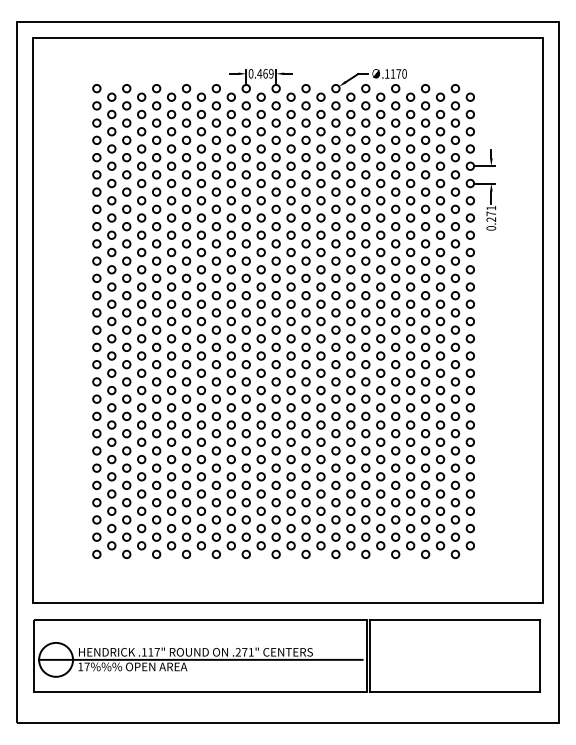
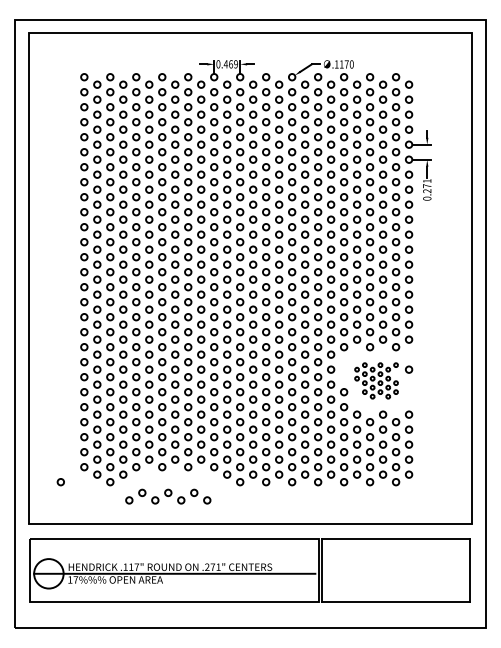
part: (432, 437) -> (376, 380), size x0.6
part: (201, 550) -> (168, 496), moved
circle: (96, 553) -> (60, 481), moved

